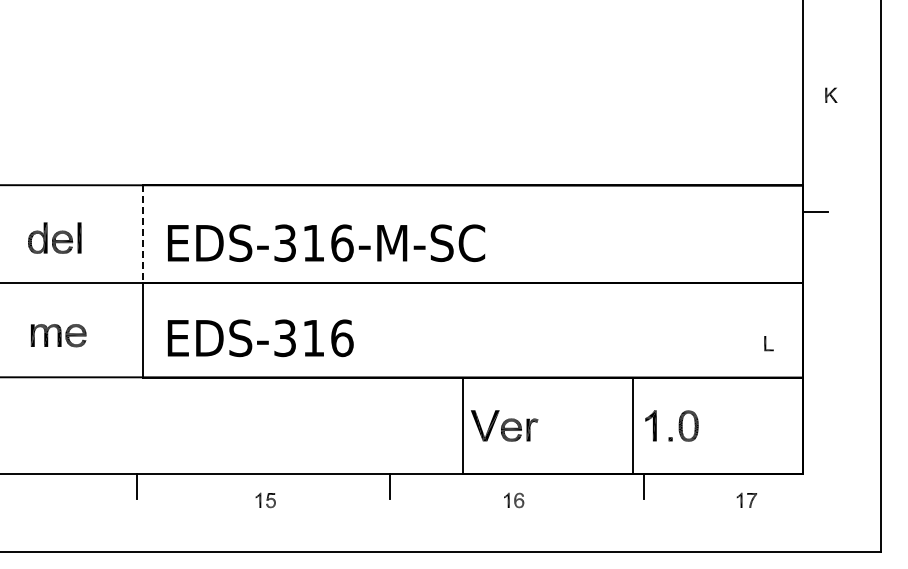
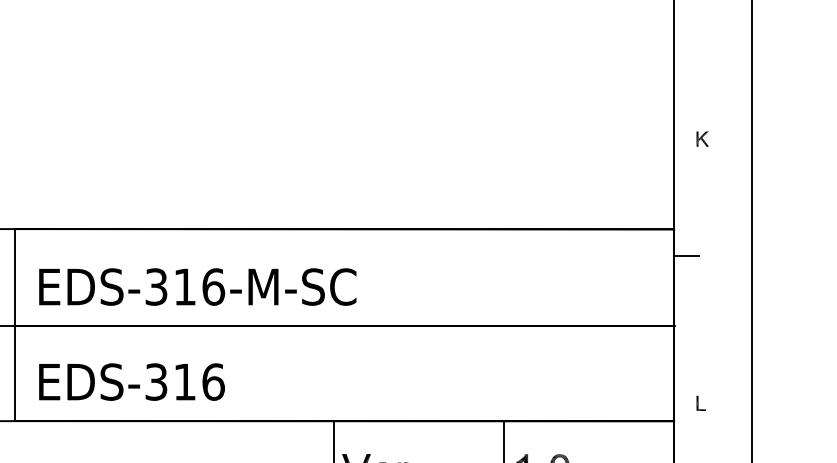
line: (143, 233) -> (14, 277), dashed -> solid
part: (768, 343) -> (700, 403), moved

